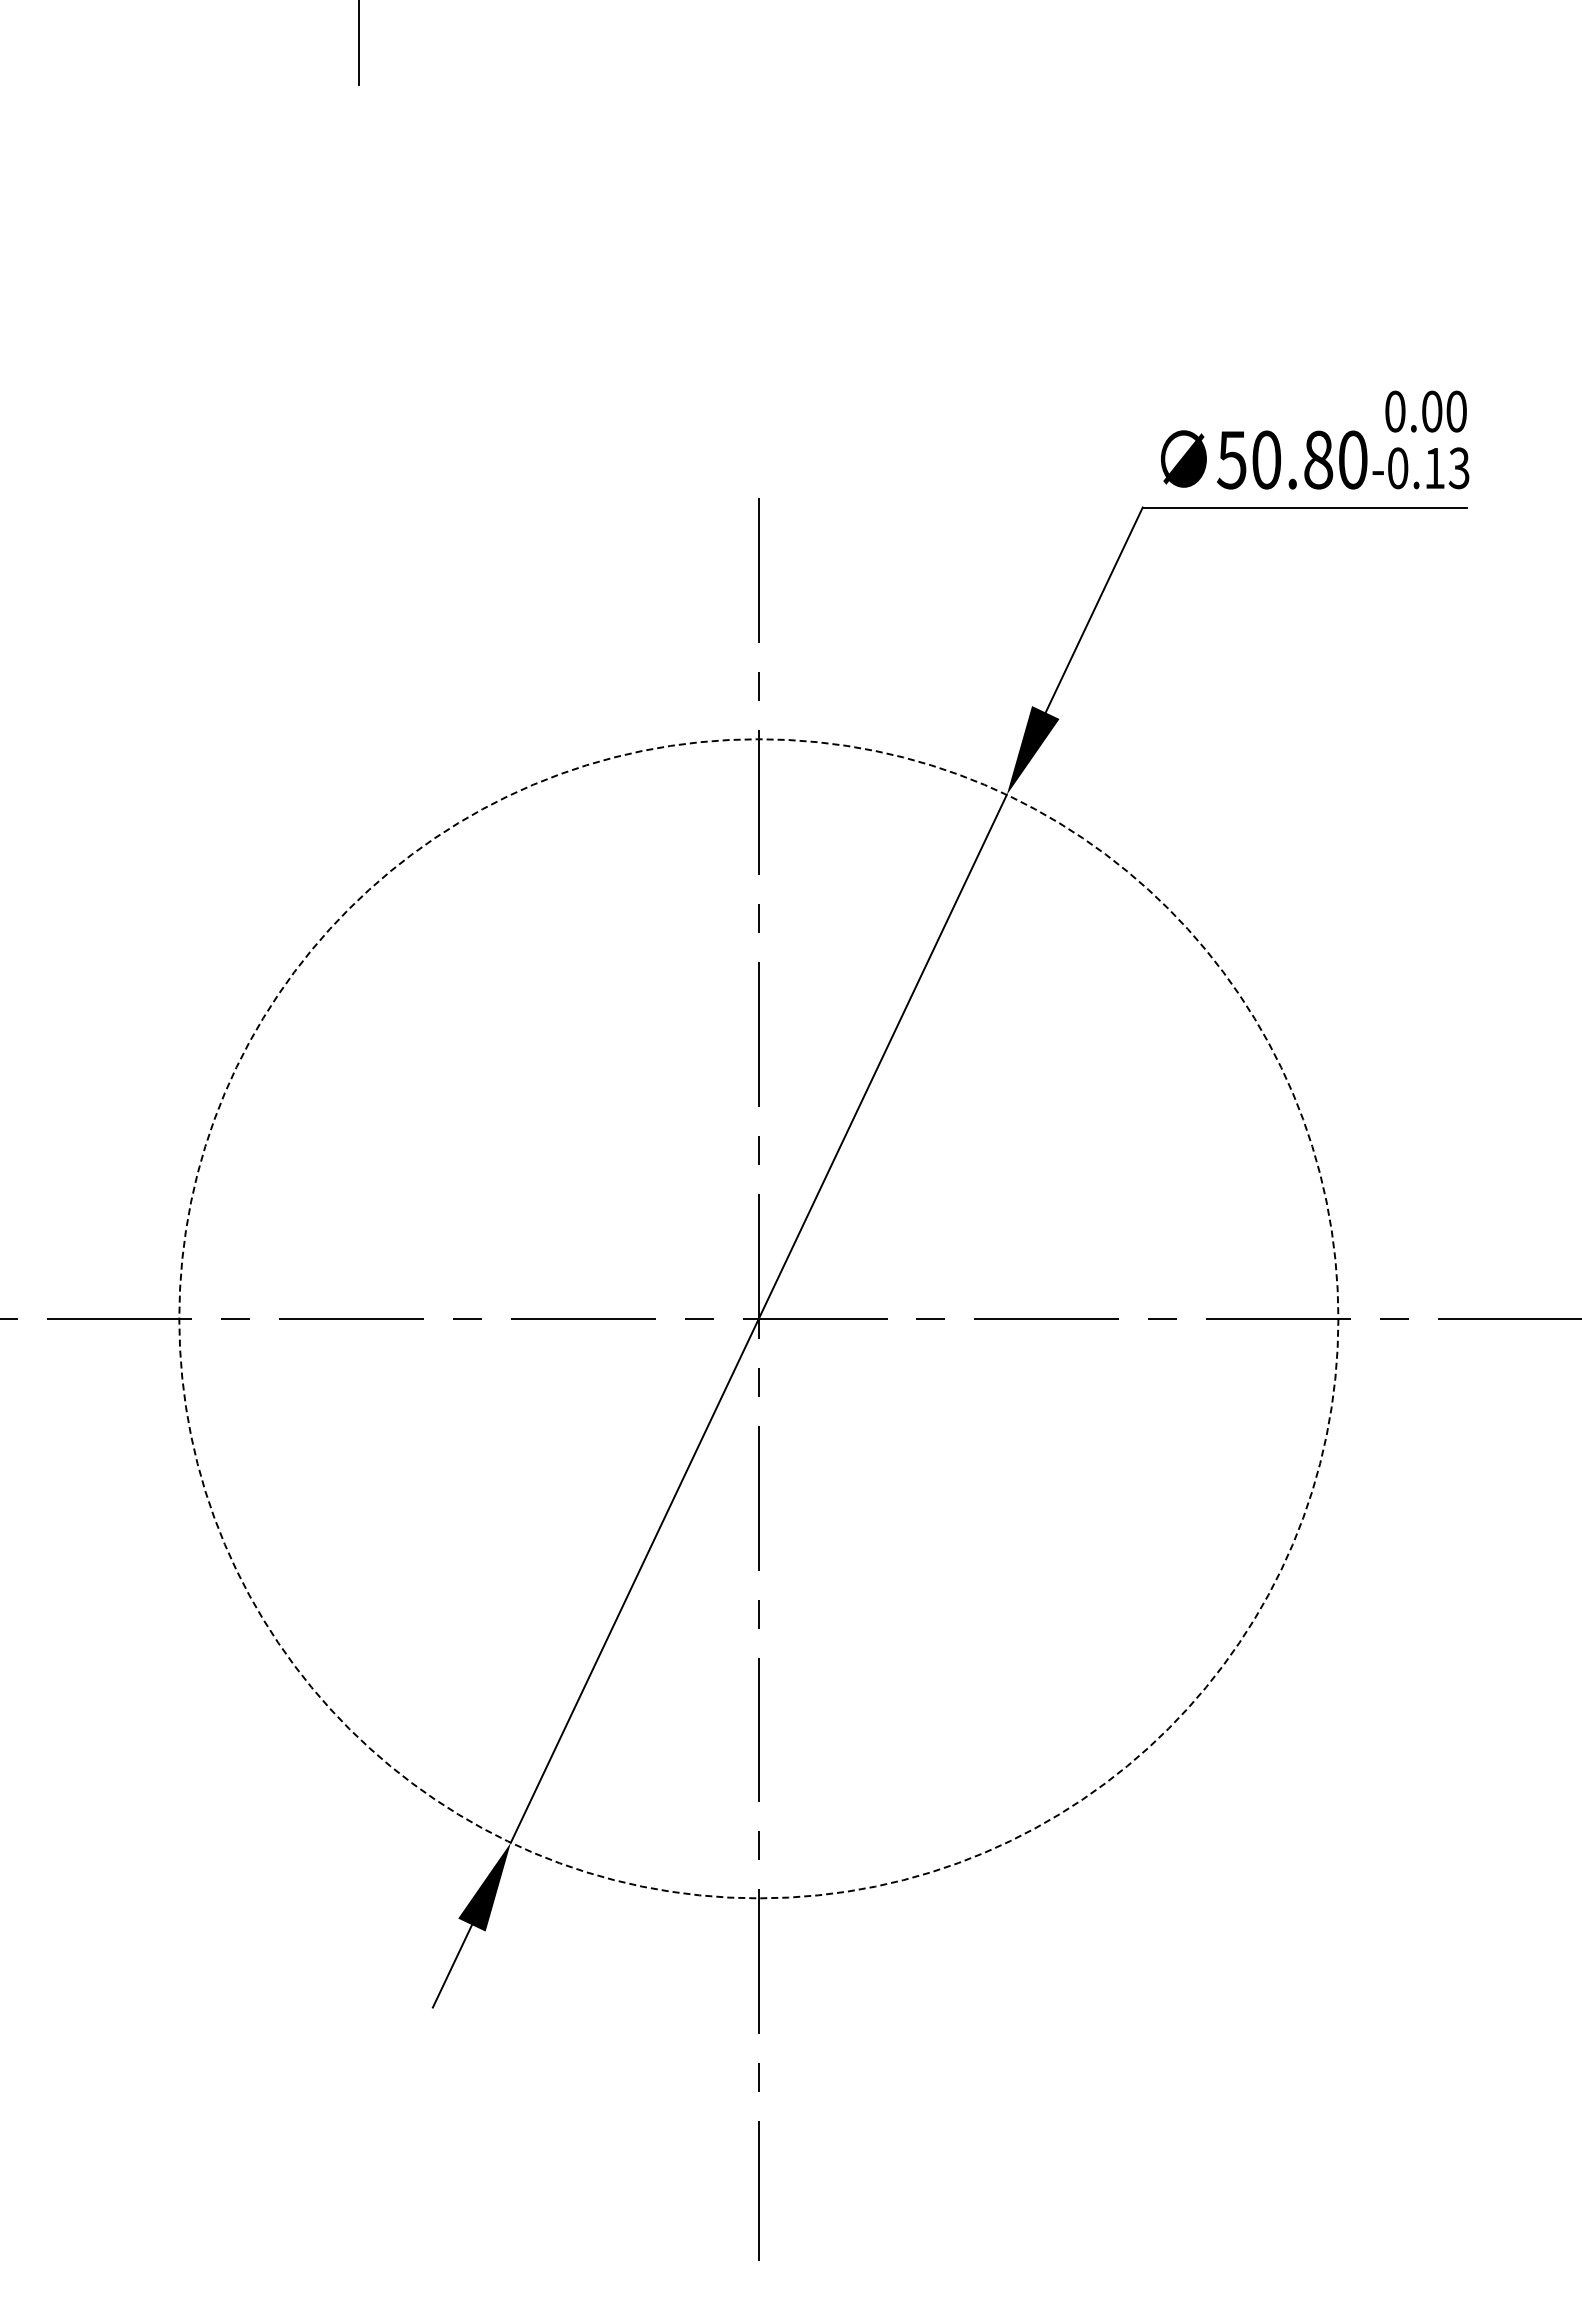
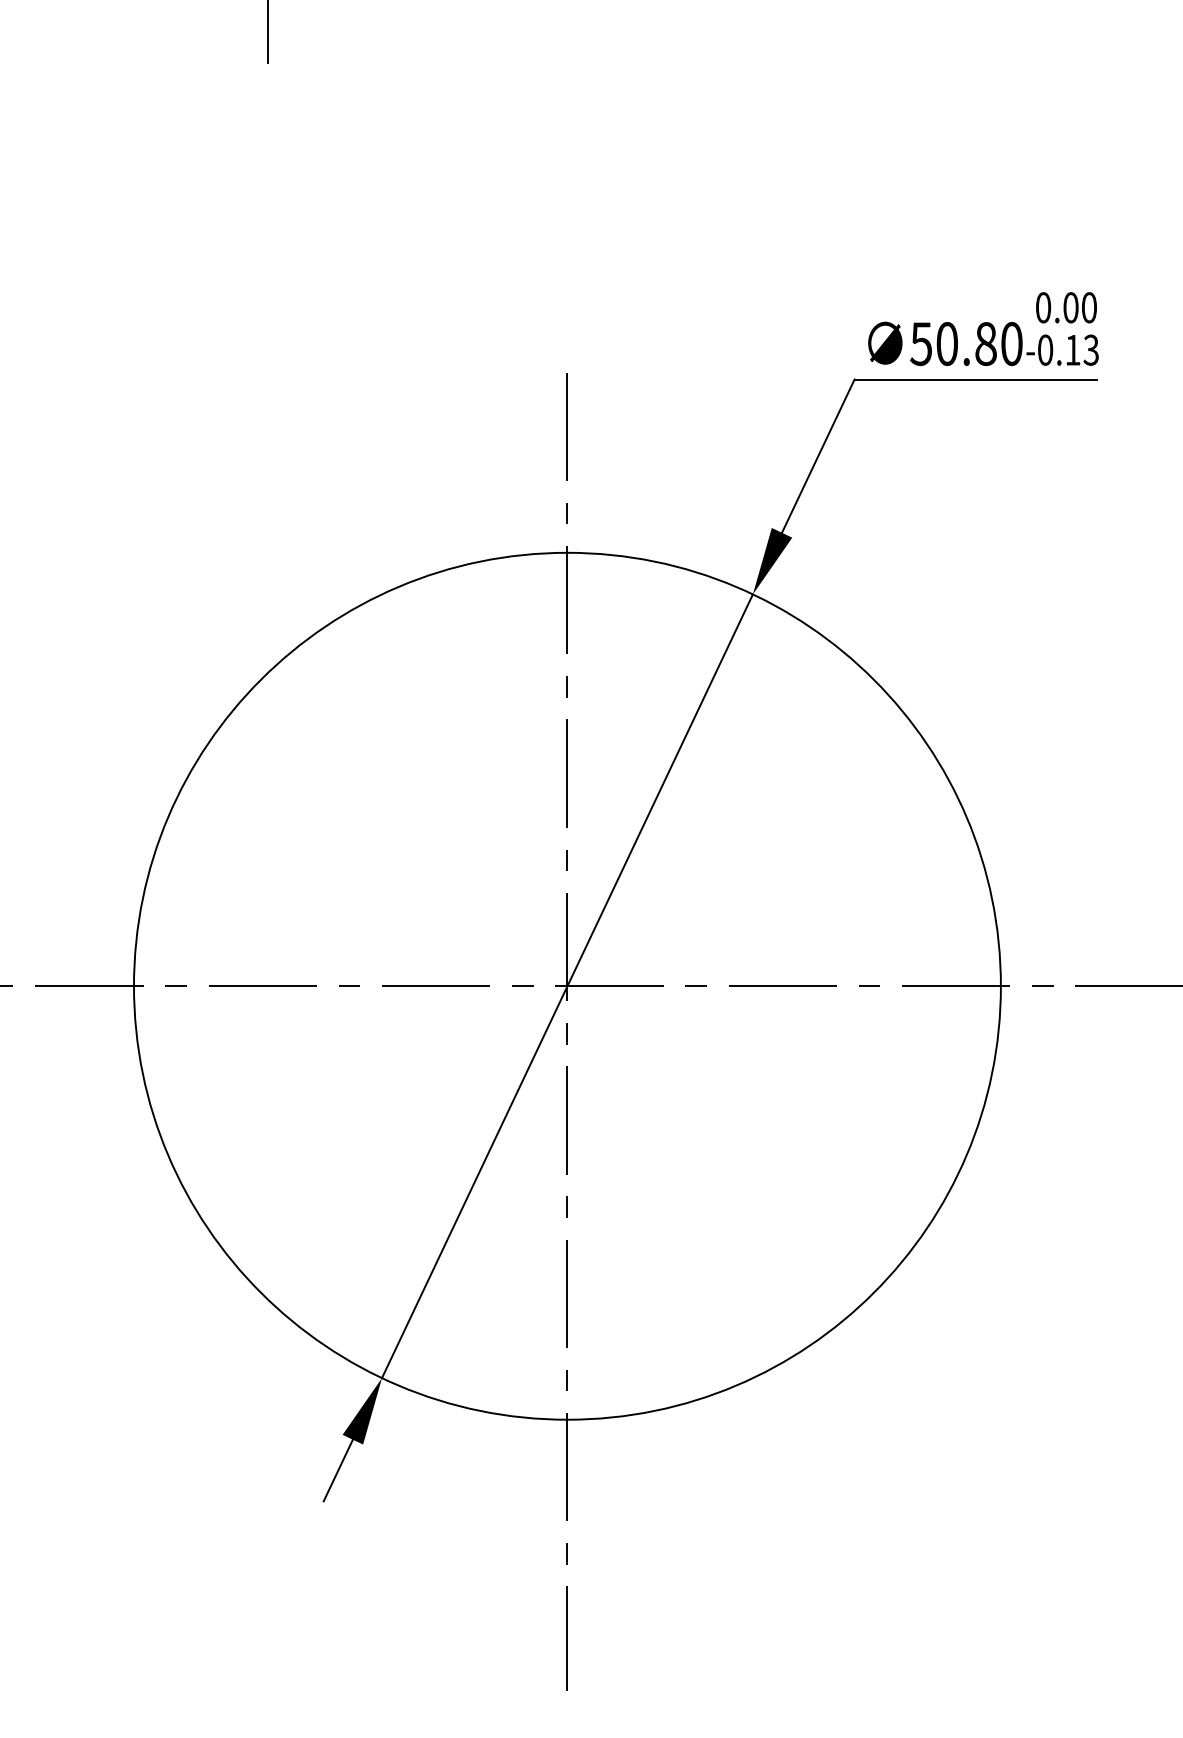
circle: (758, 1318) -> (567, 986), dashed -> solid

